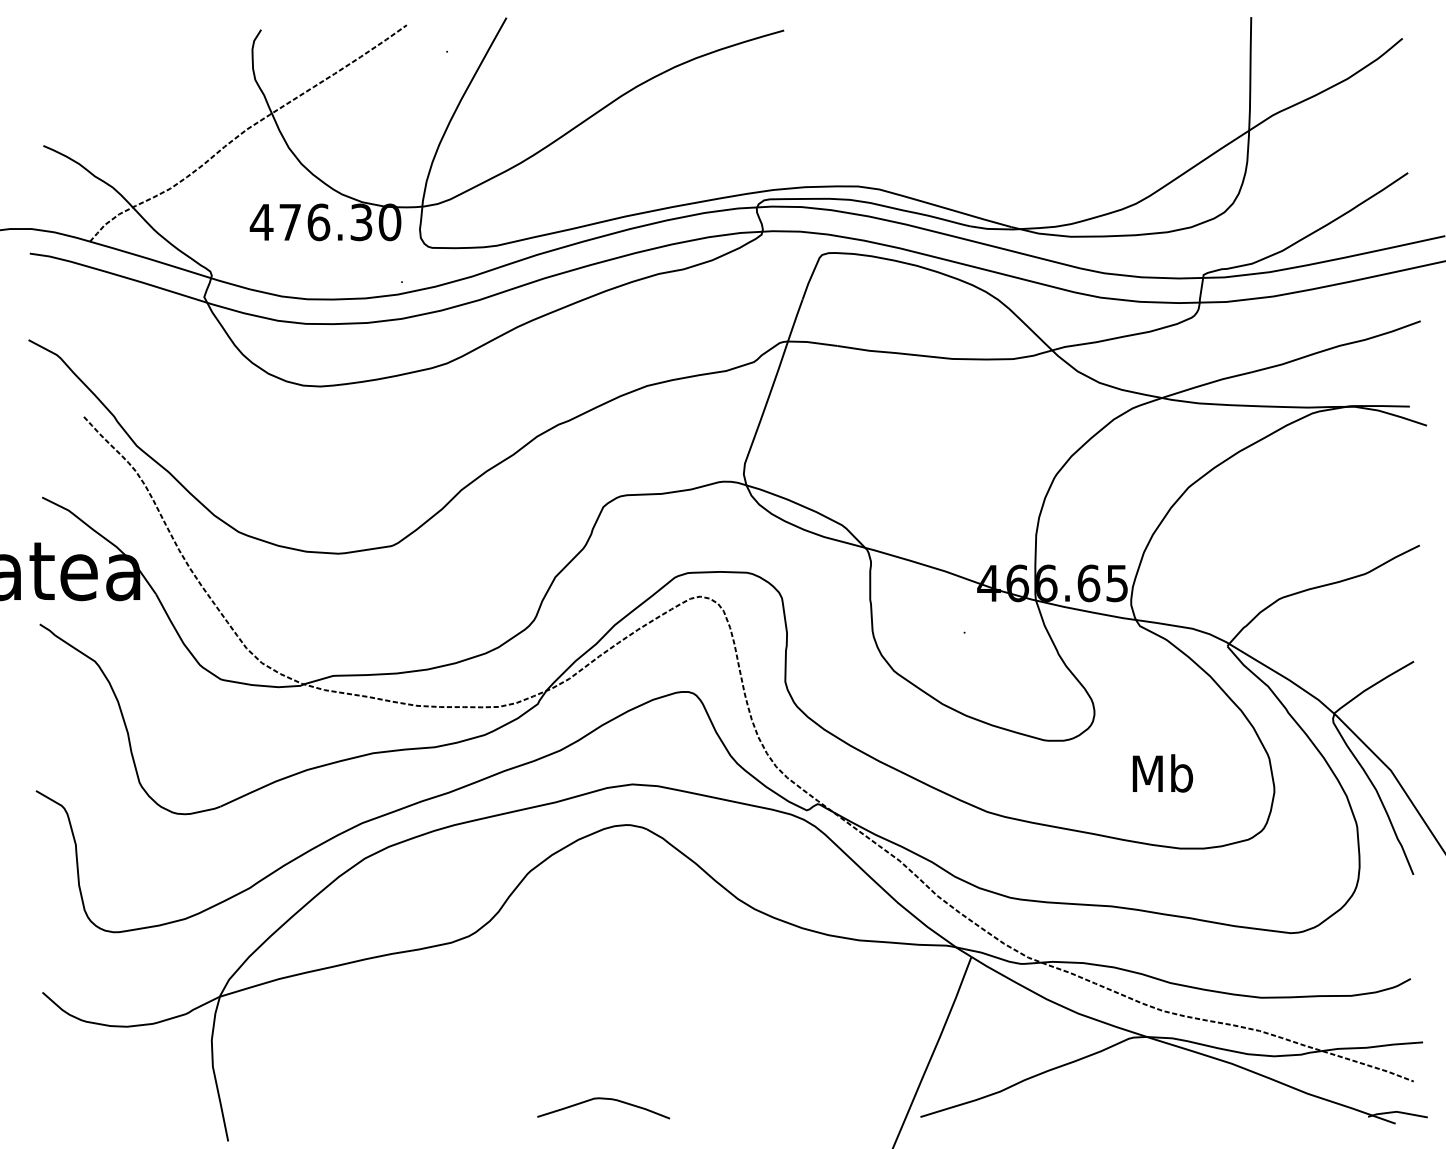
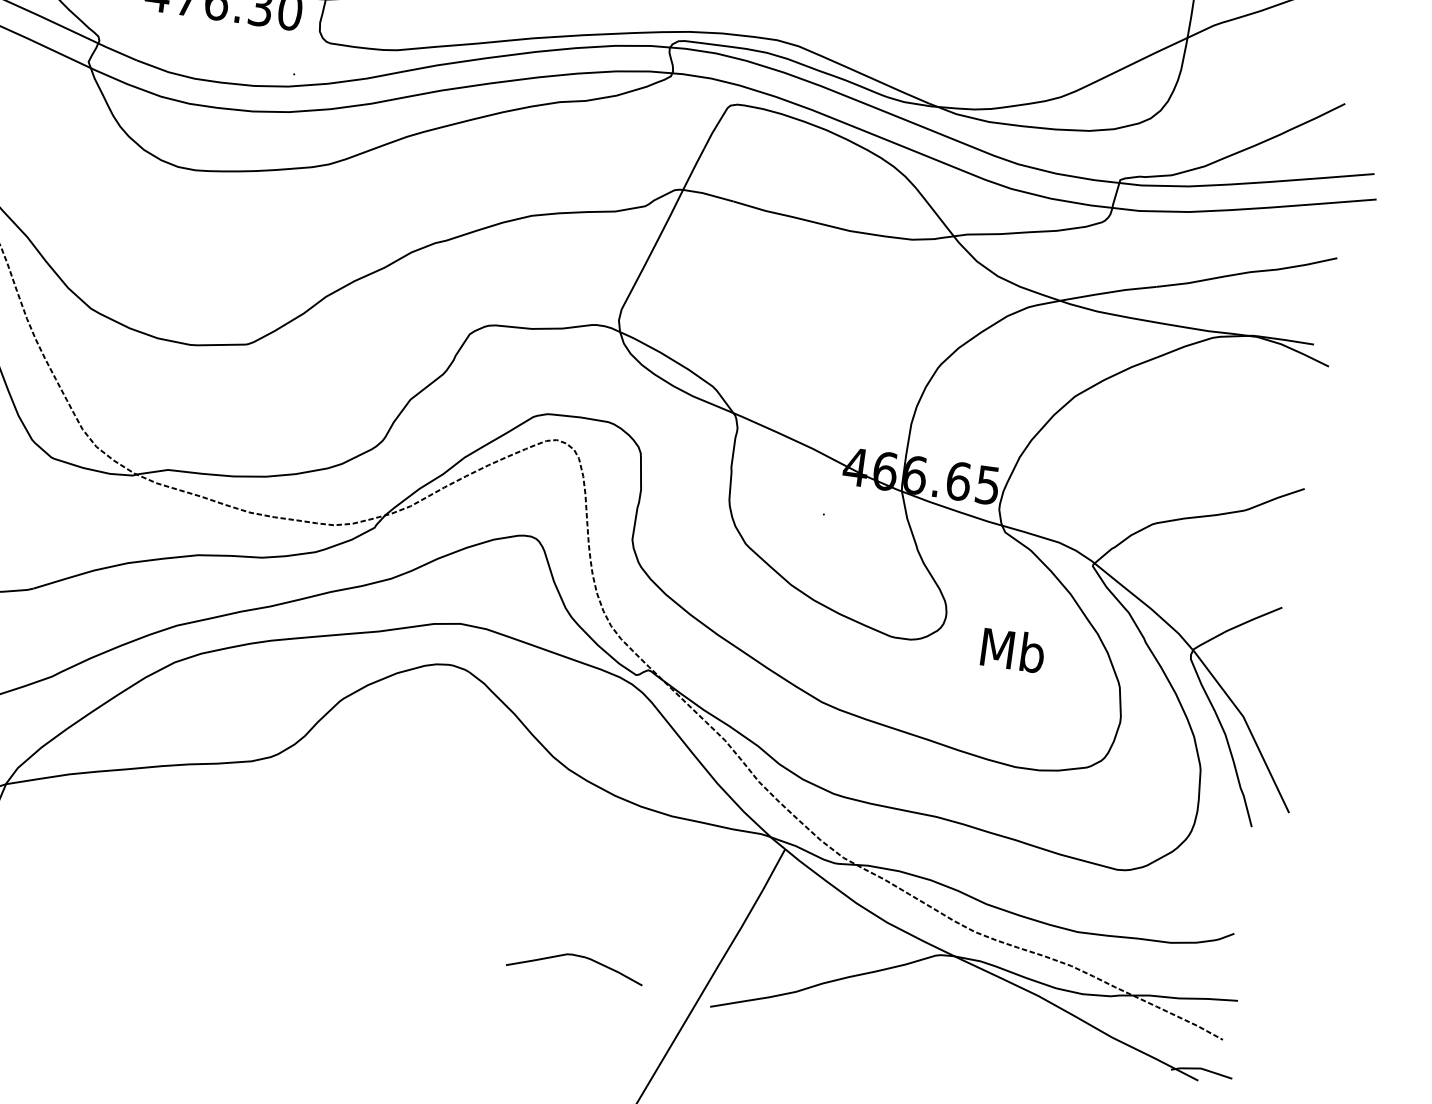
text: (1162, 773) -> (1012, 650), moved
curve: (603, 1099) -> (576, 956), moved

